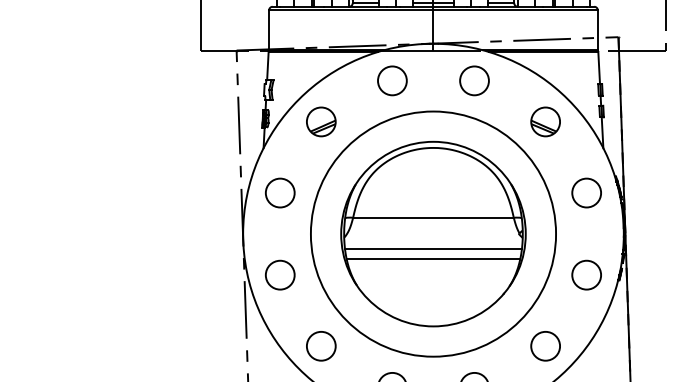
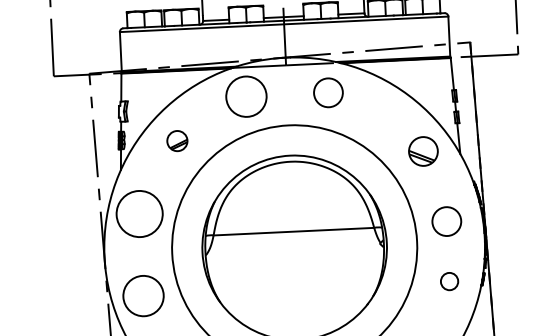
circle: (392, 80) -> (246, 96), size x1.4
part: (321, 121) -> (177, 140), size x0.7
part: (545, 121) -> (423, 151), moved
circle: (279, 192) -> (138, 213), size x1.6
circle: (586, 192) -> (446, 221), moved
line: (433, 248) -> (295, 262), removed
line: (433, 259) -> (295, 273), removed
circle: (279, 274) -> (142, 295), size x1.4
circle: (586, 274) -> (449, 280), size x0.6

